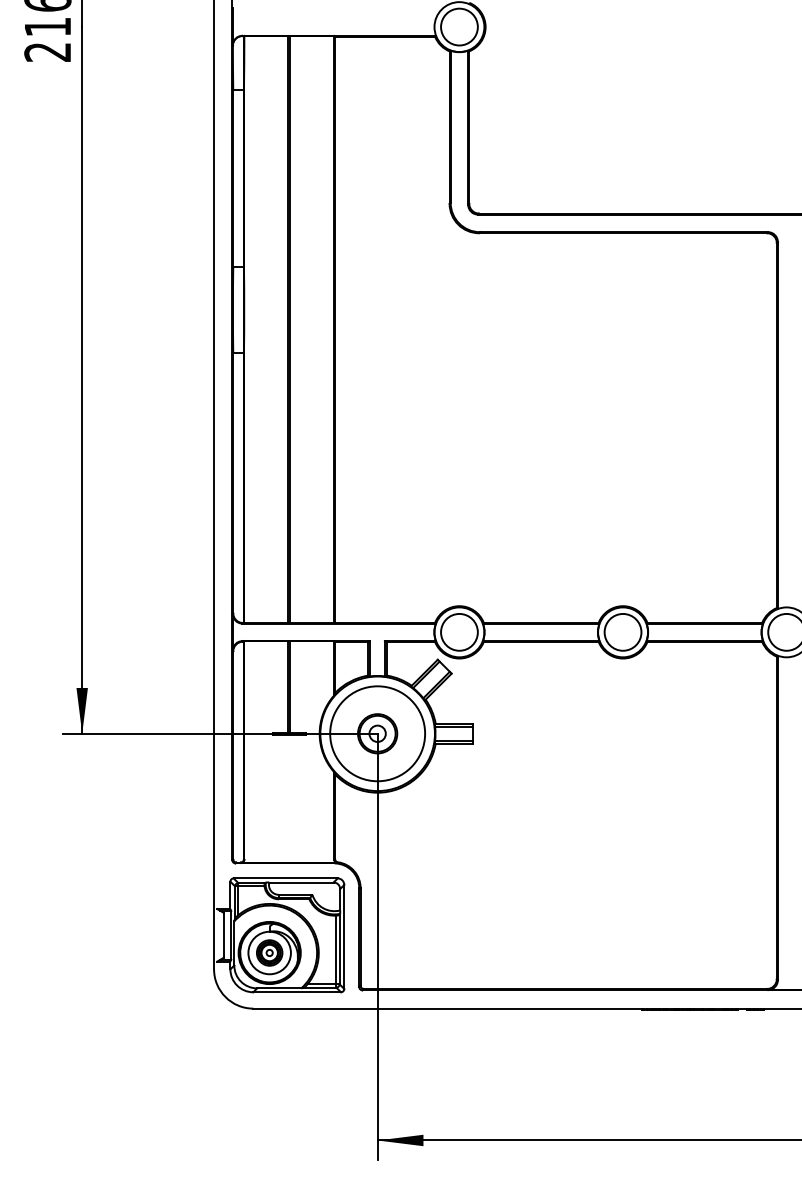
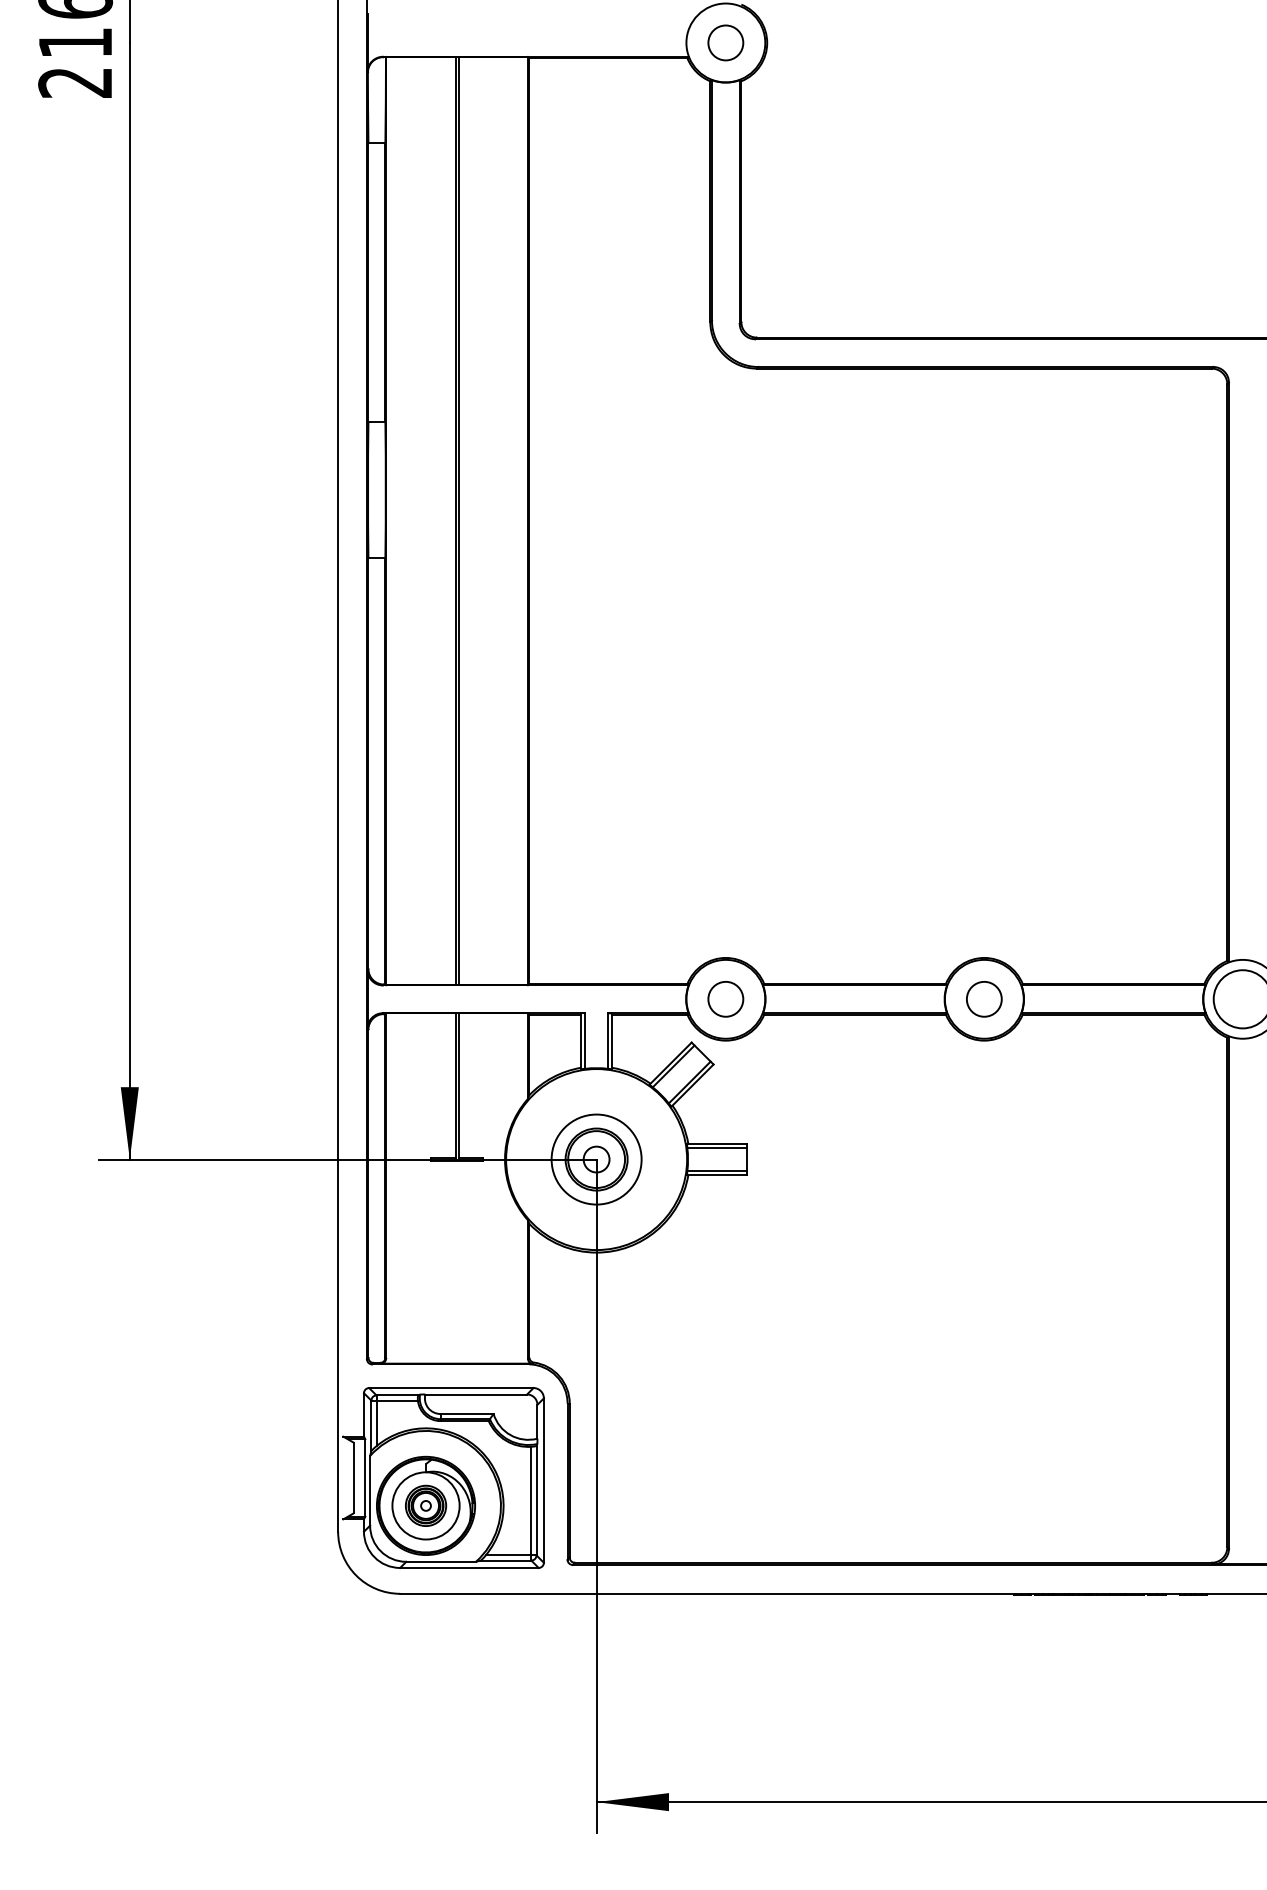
circle: (459, 26) -> (725, 42), size x0.6
circle: (459, 631) -> (725, 997), size x0.6
circle: (622, 631) -> (983, 997), size x0.6
circle: (377, 733) -> (596, 1159), size x0.6

